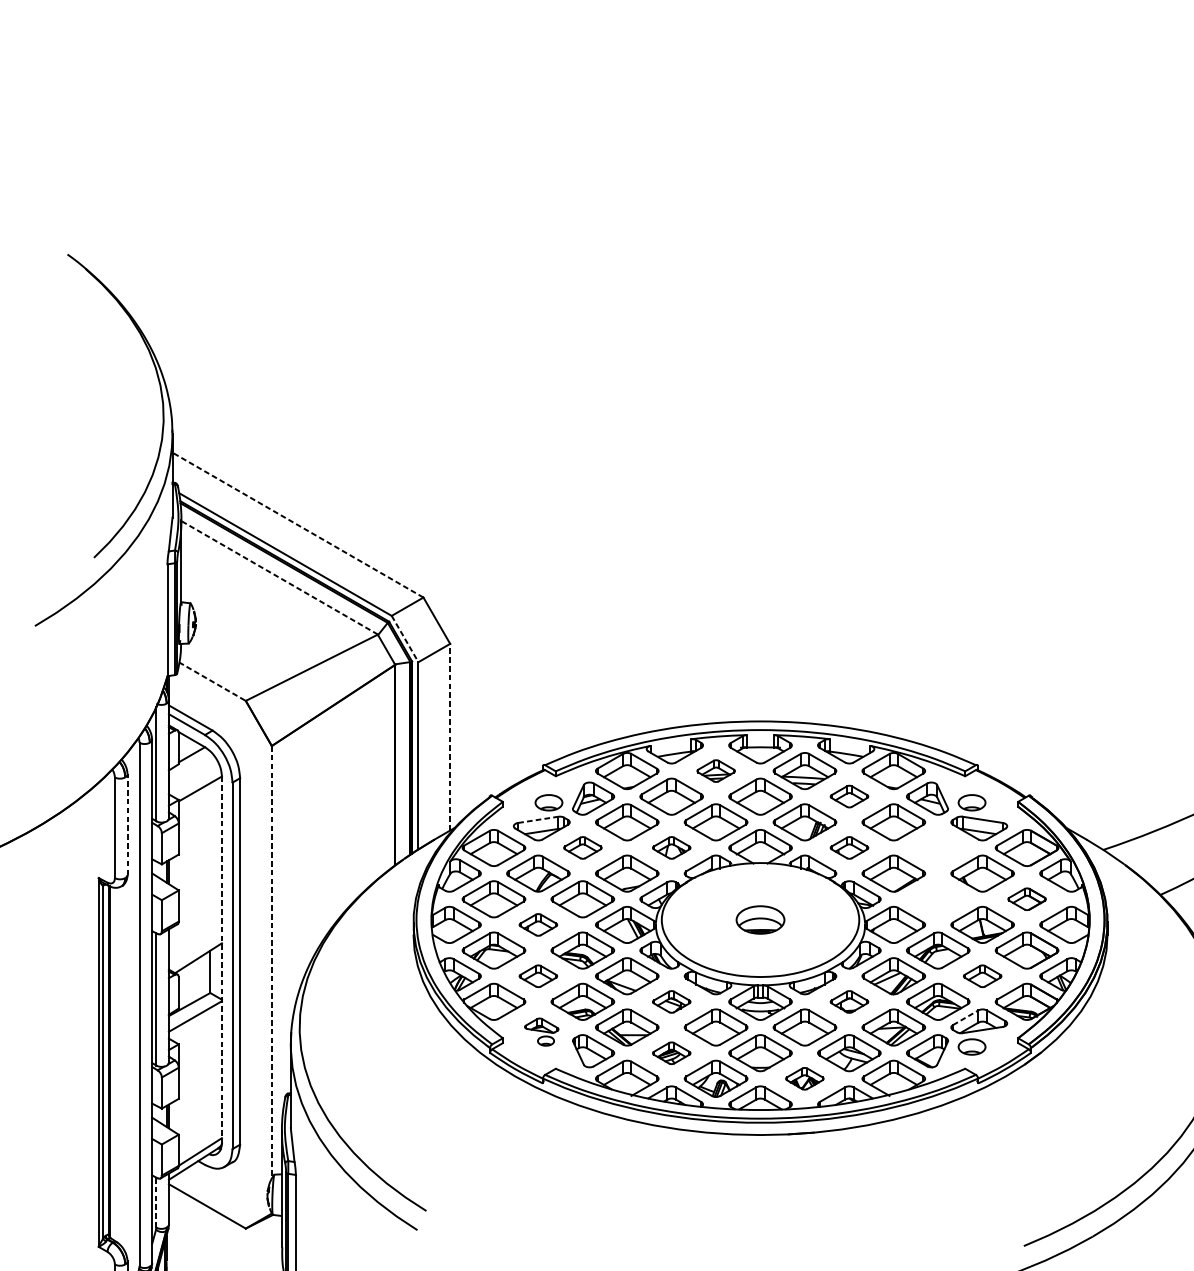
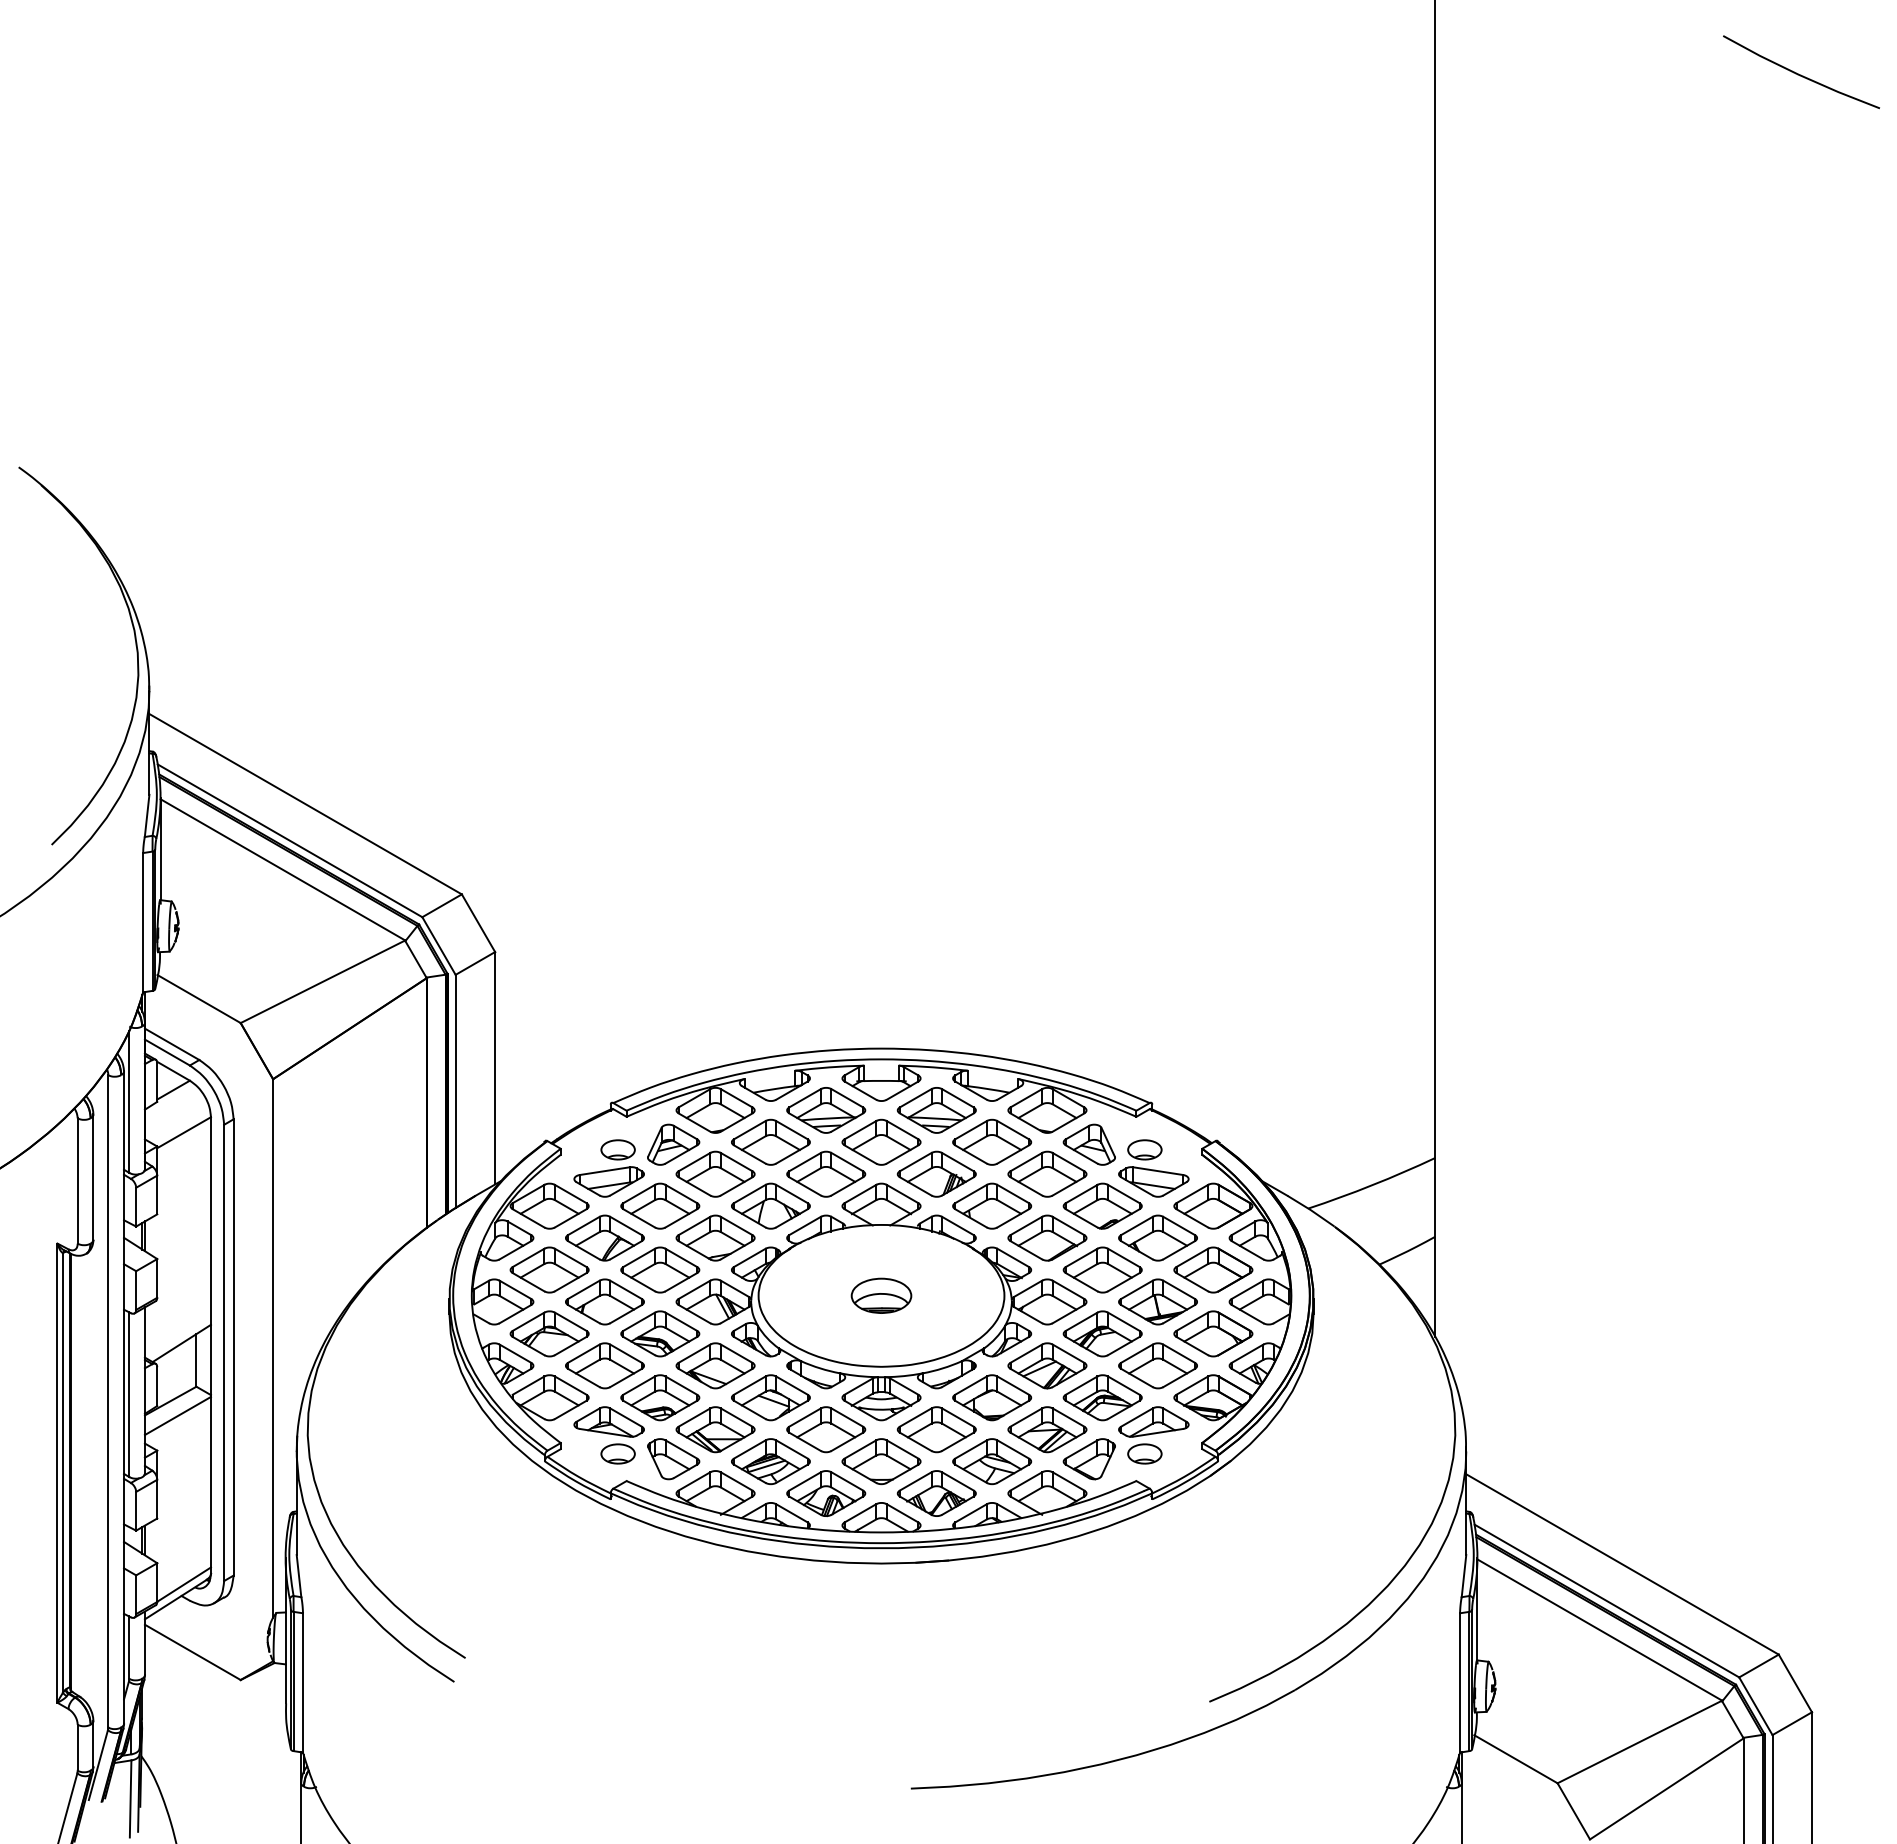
line: (297, 524) -> (305, 803), dashed -> solid
line: (279, 577) -> (282, 869), dashed -> solid
line: (405, 639) -> (439, 946), dashed -> solid
line: (212, 681) -> (199, 999), dashed -> solid
line: (450, 736) -> (495, 1067), dashed -> solid
part: (716, 771) -> (826, 1110), size x1.67
part: (849, 796) -> (992, 1141), size x1.67
line: (538, 820) -> (605, 1171), dashed -> solid
line: (127, 824) -> (93, 1177), dashed -> solid
part: (583, 847) -> (660, 1205), size x1.67
part: (671, 847) -> (770, 1205), size x1.67
part: (849, 847) -> (992, 1205), size x1.67
part: (938, 847) -> (1102, 1205), added
part: (938, 898) -> (1102, 1269), added
part: (1027, 898) -> (1213, 1269), size x1.67
part: (538, 924) -> (604, 1301), size x1.67
line: (221, 959) -> (210, 1345), dashed -> solid
line: (272, 962) -> (273, 1348), dashed -> solid
part: (538, 975) -> (604, 1365), size x1.67
part: (982, 975) -> (1157, 1365), size x1.67
part: (671, 1001) -> (770, 1397), size x1.67
part: (849, 1001) -> (992, 1397), size x1.67
line: (966, 1017) -> (1137, 1417), dashed -> solid
part: (541, 1032) -> (608, 1435), size x1.67
part: (671, 1053) -> (770, 1461), size x1.67
part: (804, 1078) -> (936, 1493), size x1.67
line: (156, 1202) -> (129, 1647), dashed -> solid

